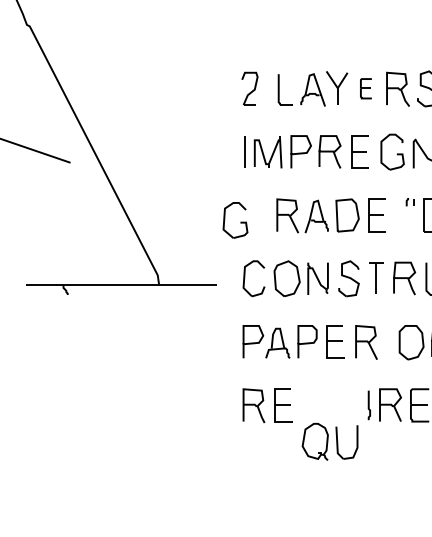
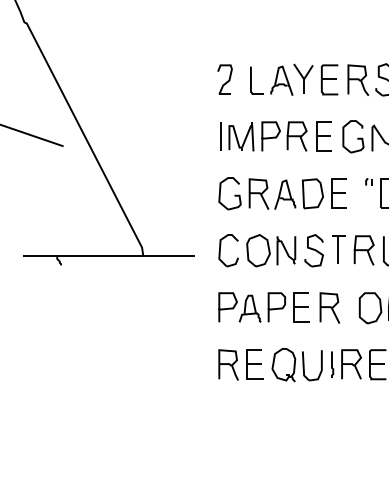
part: (365, 88) -> (329, 79), size x1.67
part: (235, 220) -> (230, 193), moved
part: (329, 441) -> (296, 364), moved

